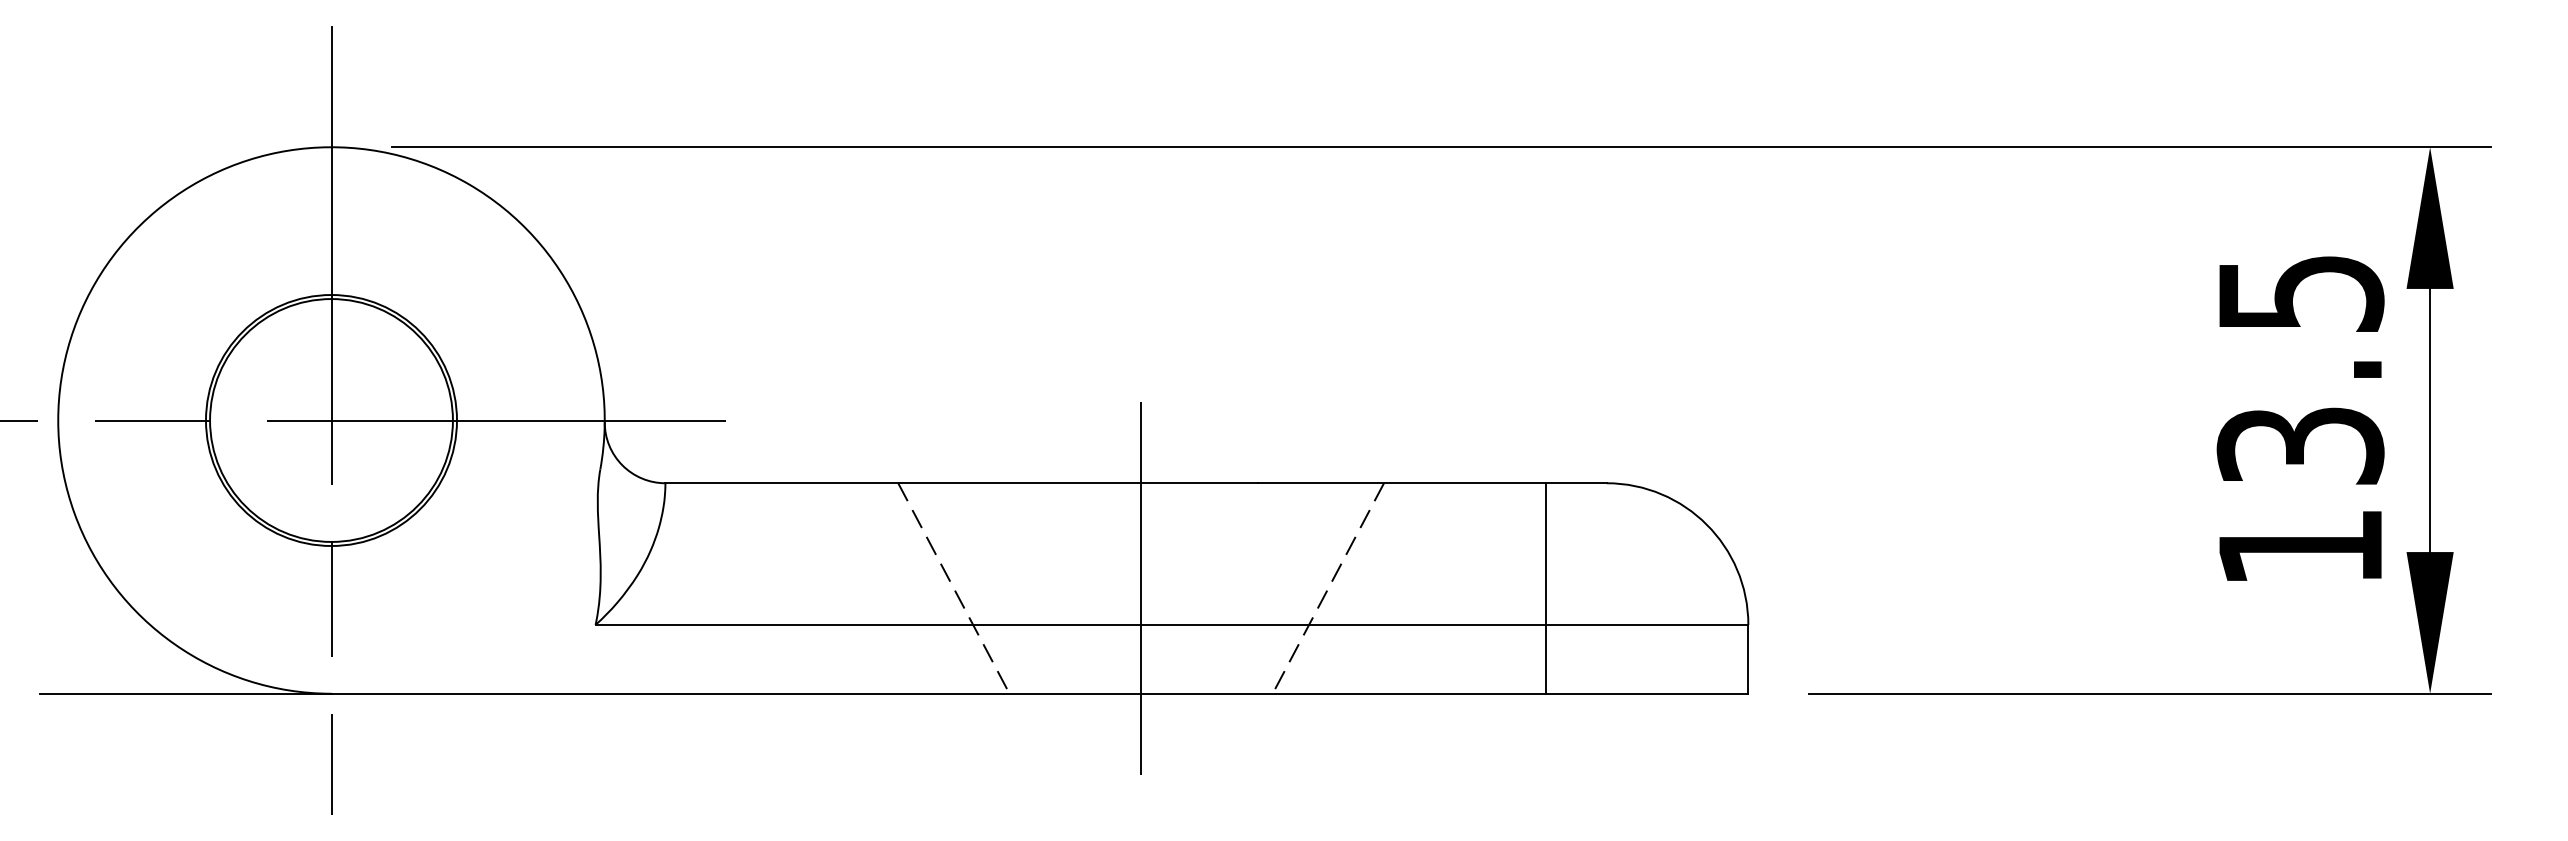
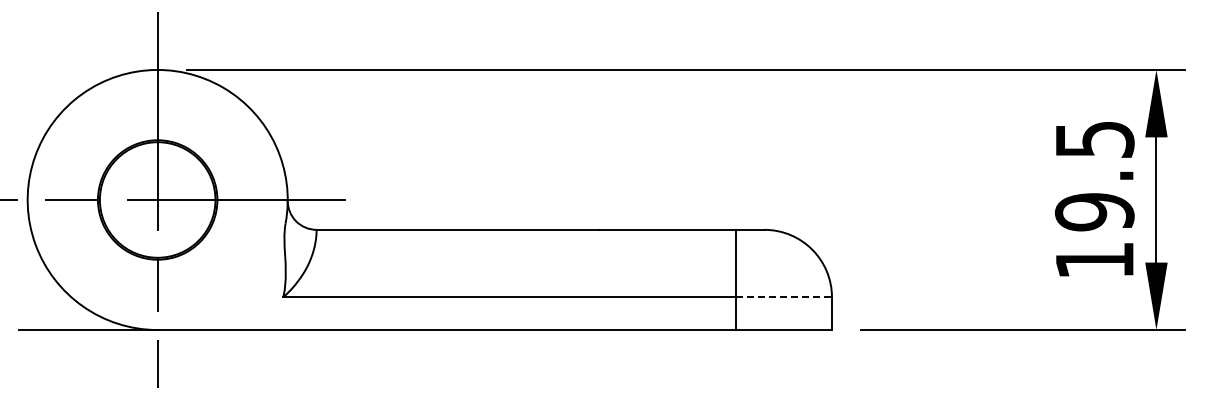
text: (2299, 446) -> (1094, 212), 13.5 -> 19.5
line: (953, 587) -> (453, 279), removed
line: (1142, 587) -> (543, 279), removed
line: (1327, 587) -> (631, 279), removed
line: (1648, 625) -> (784, 297), solid -> dashed

